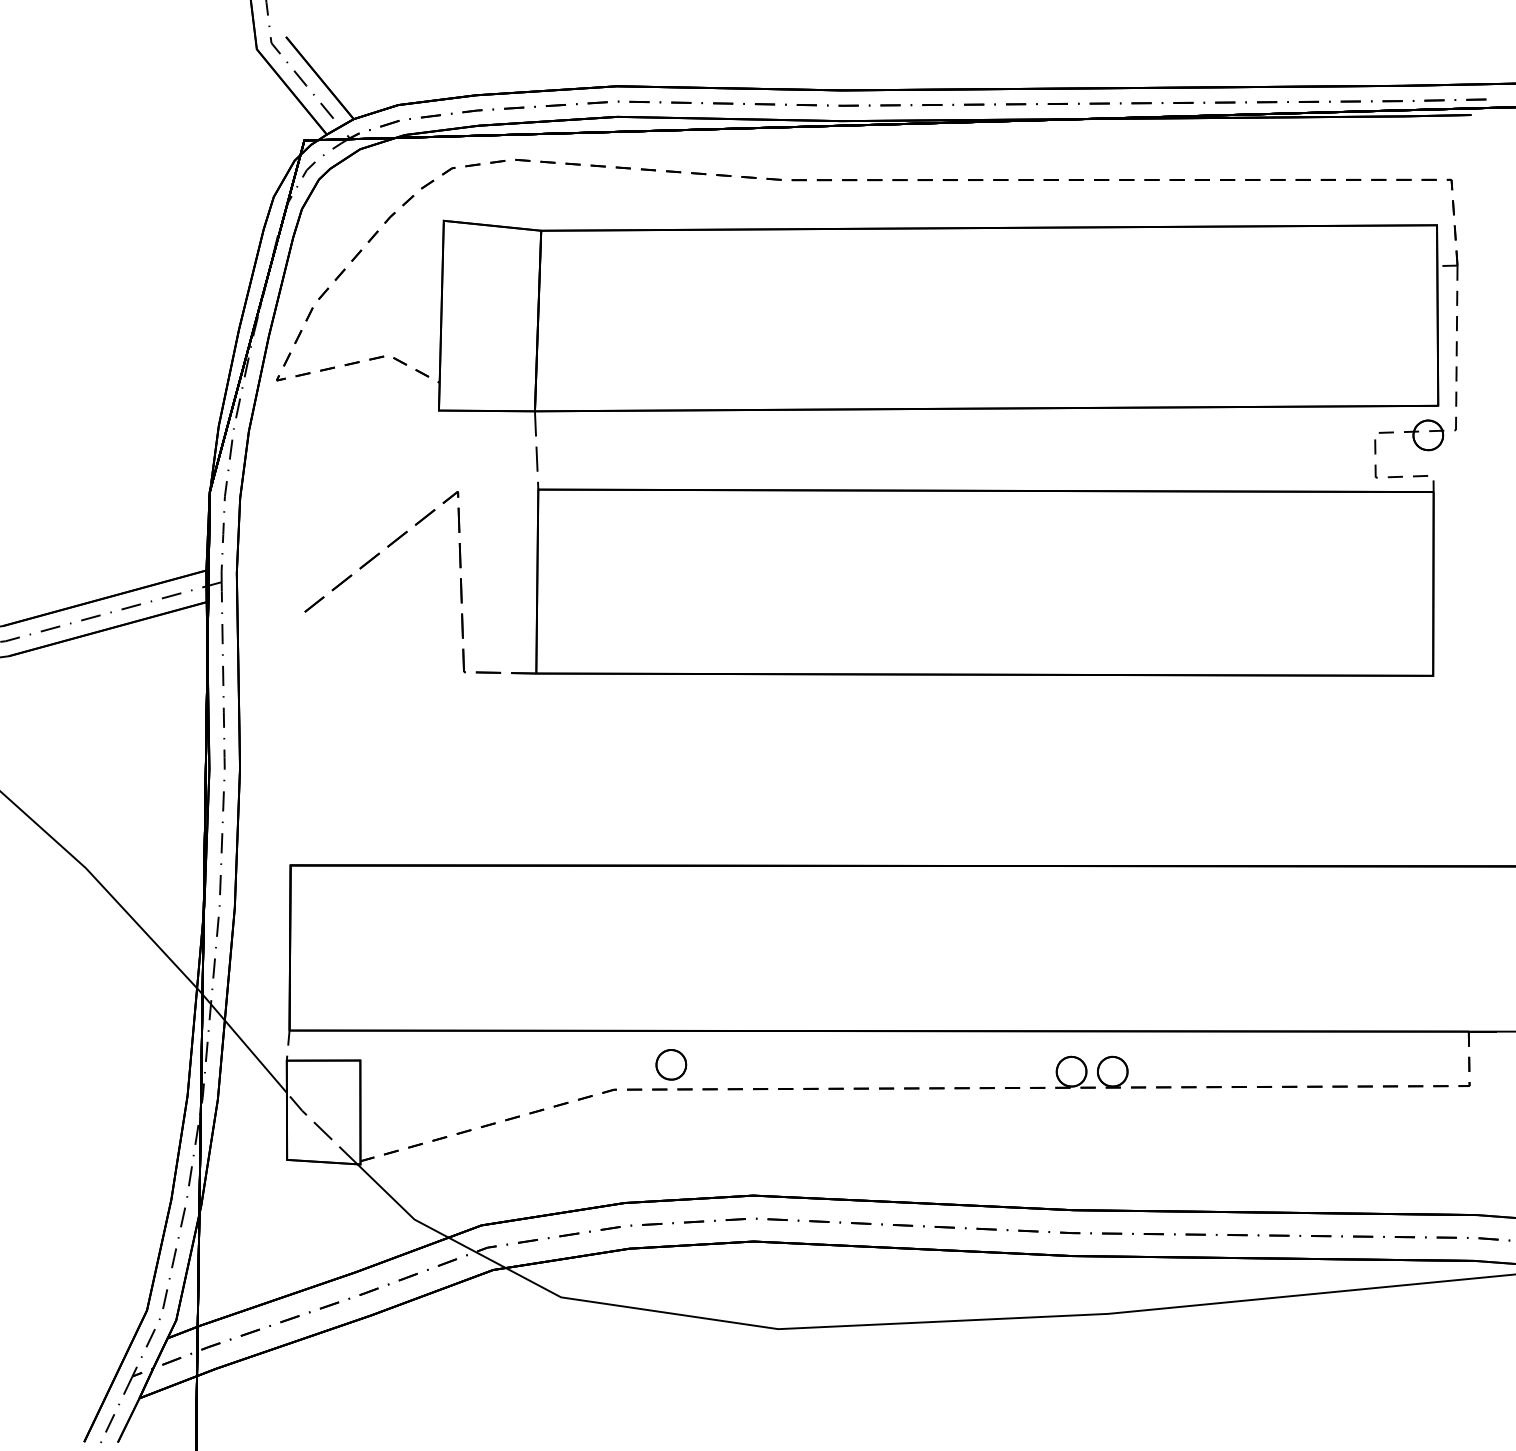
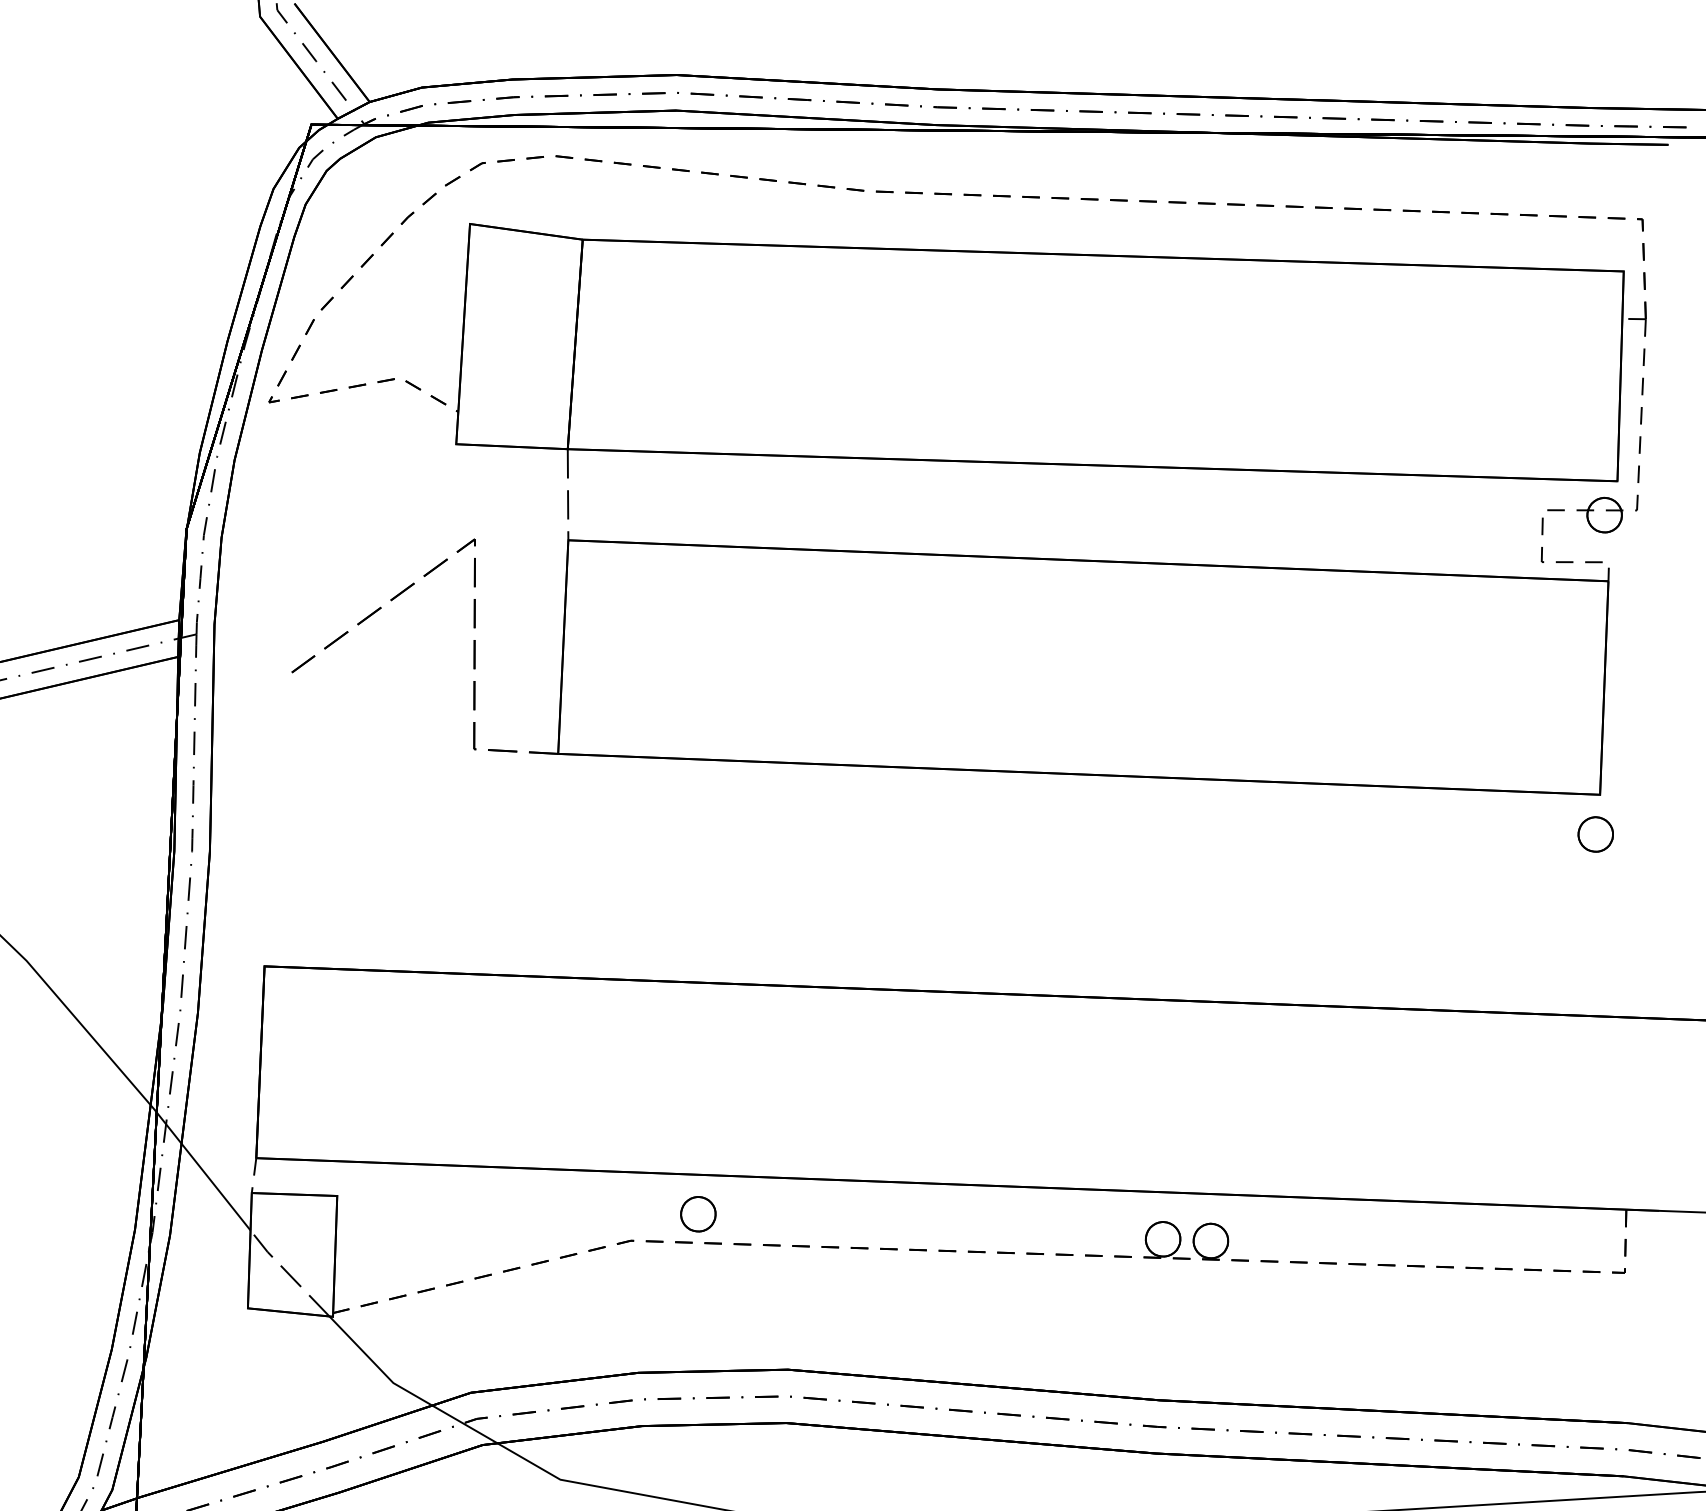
part: (1430, 709) -> (1595, 833), added

